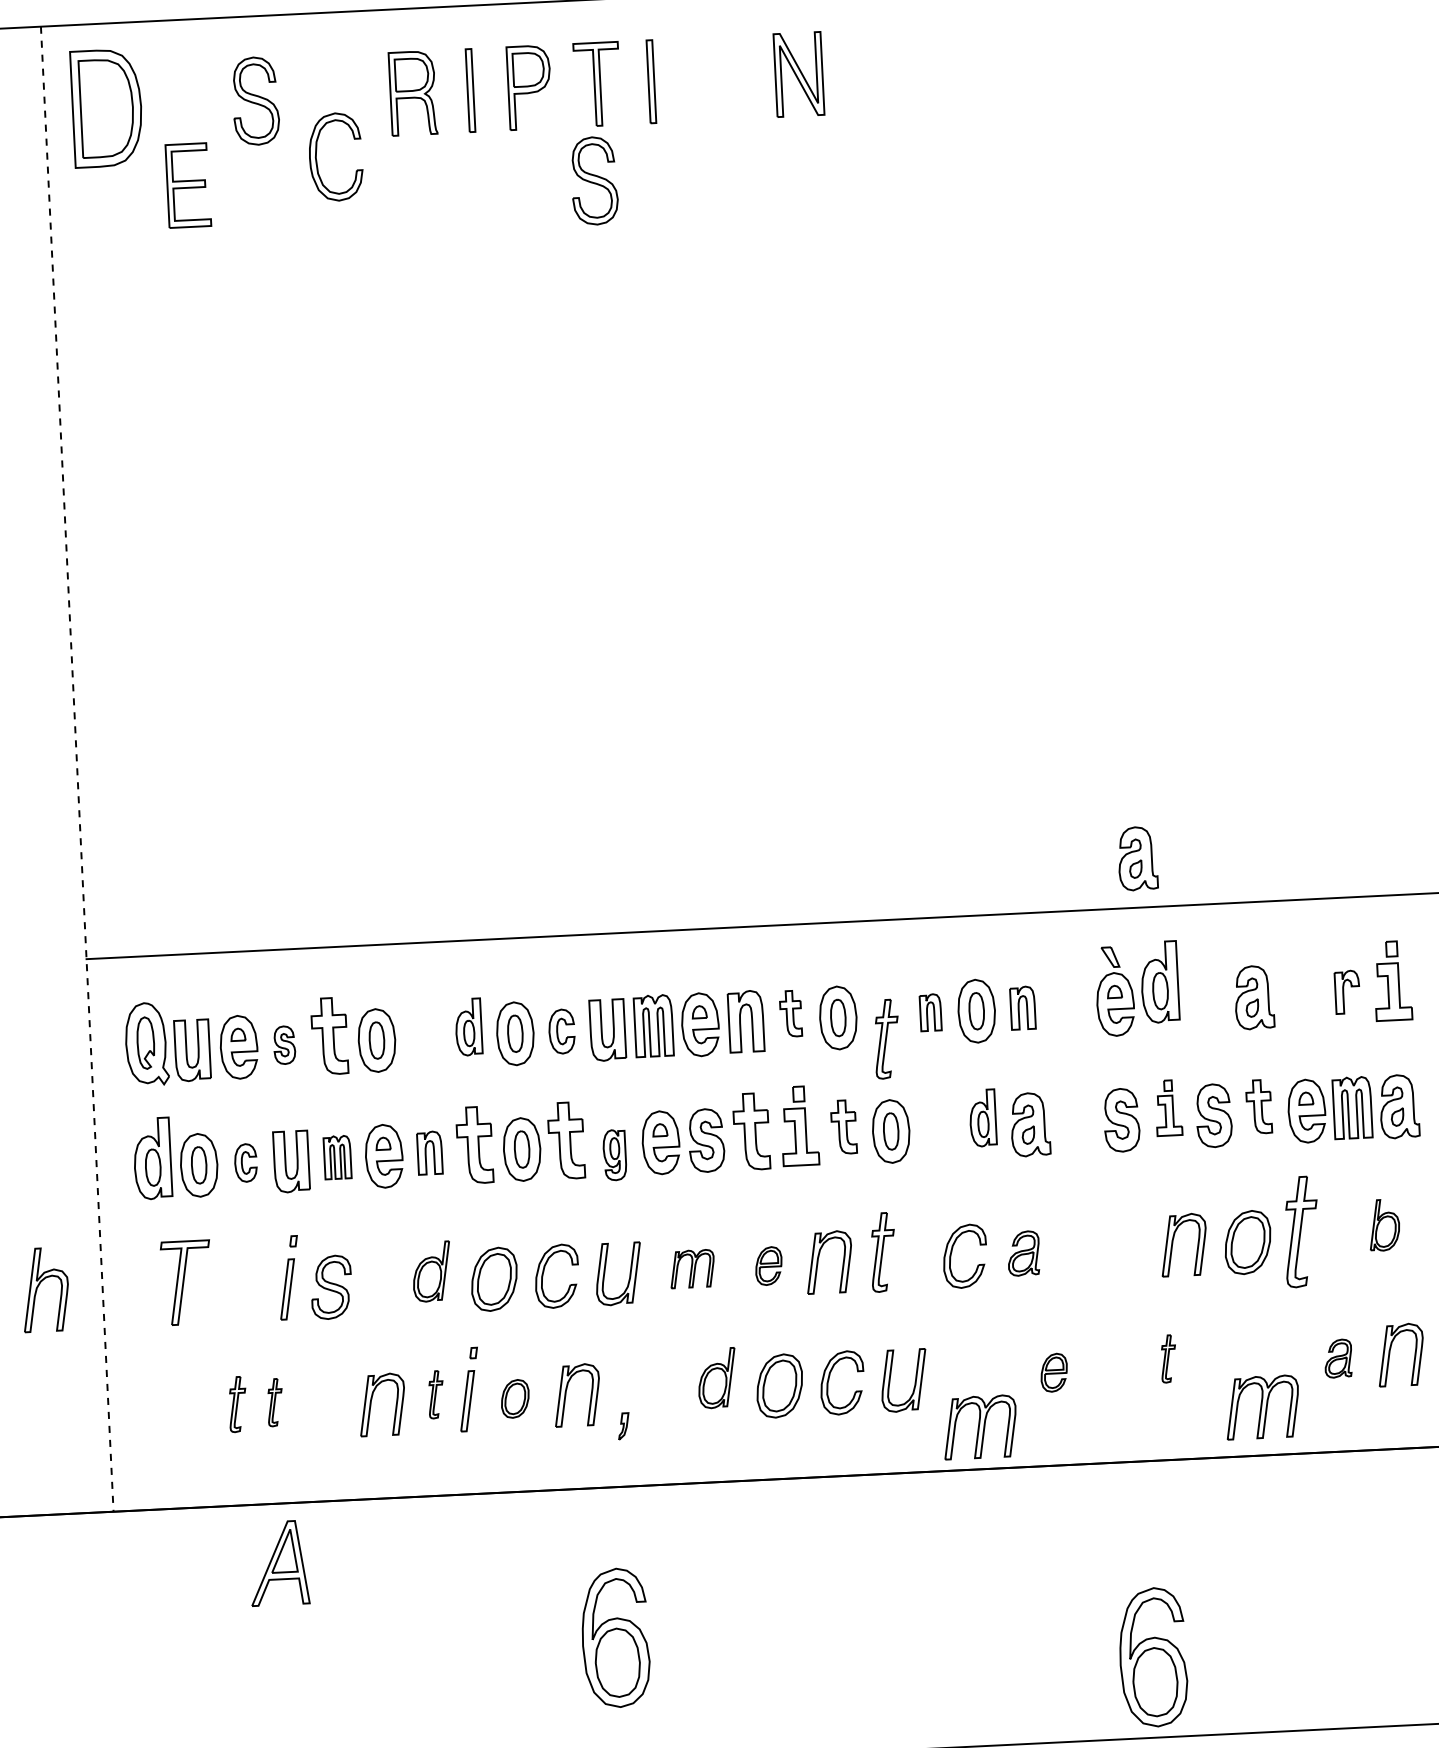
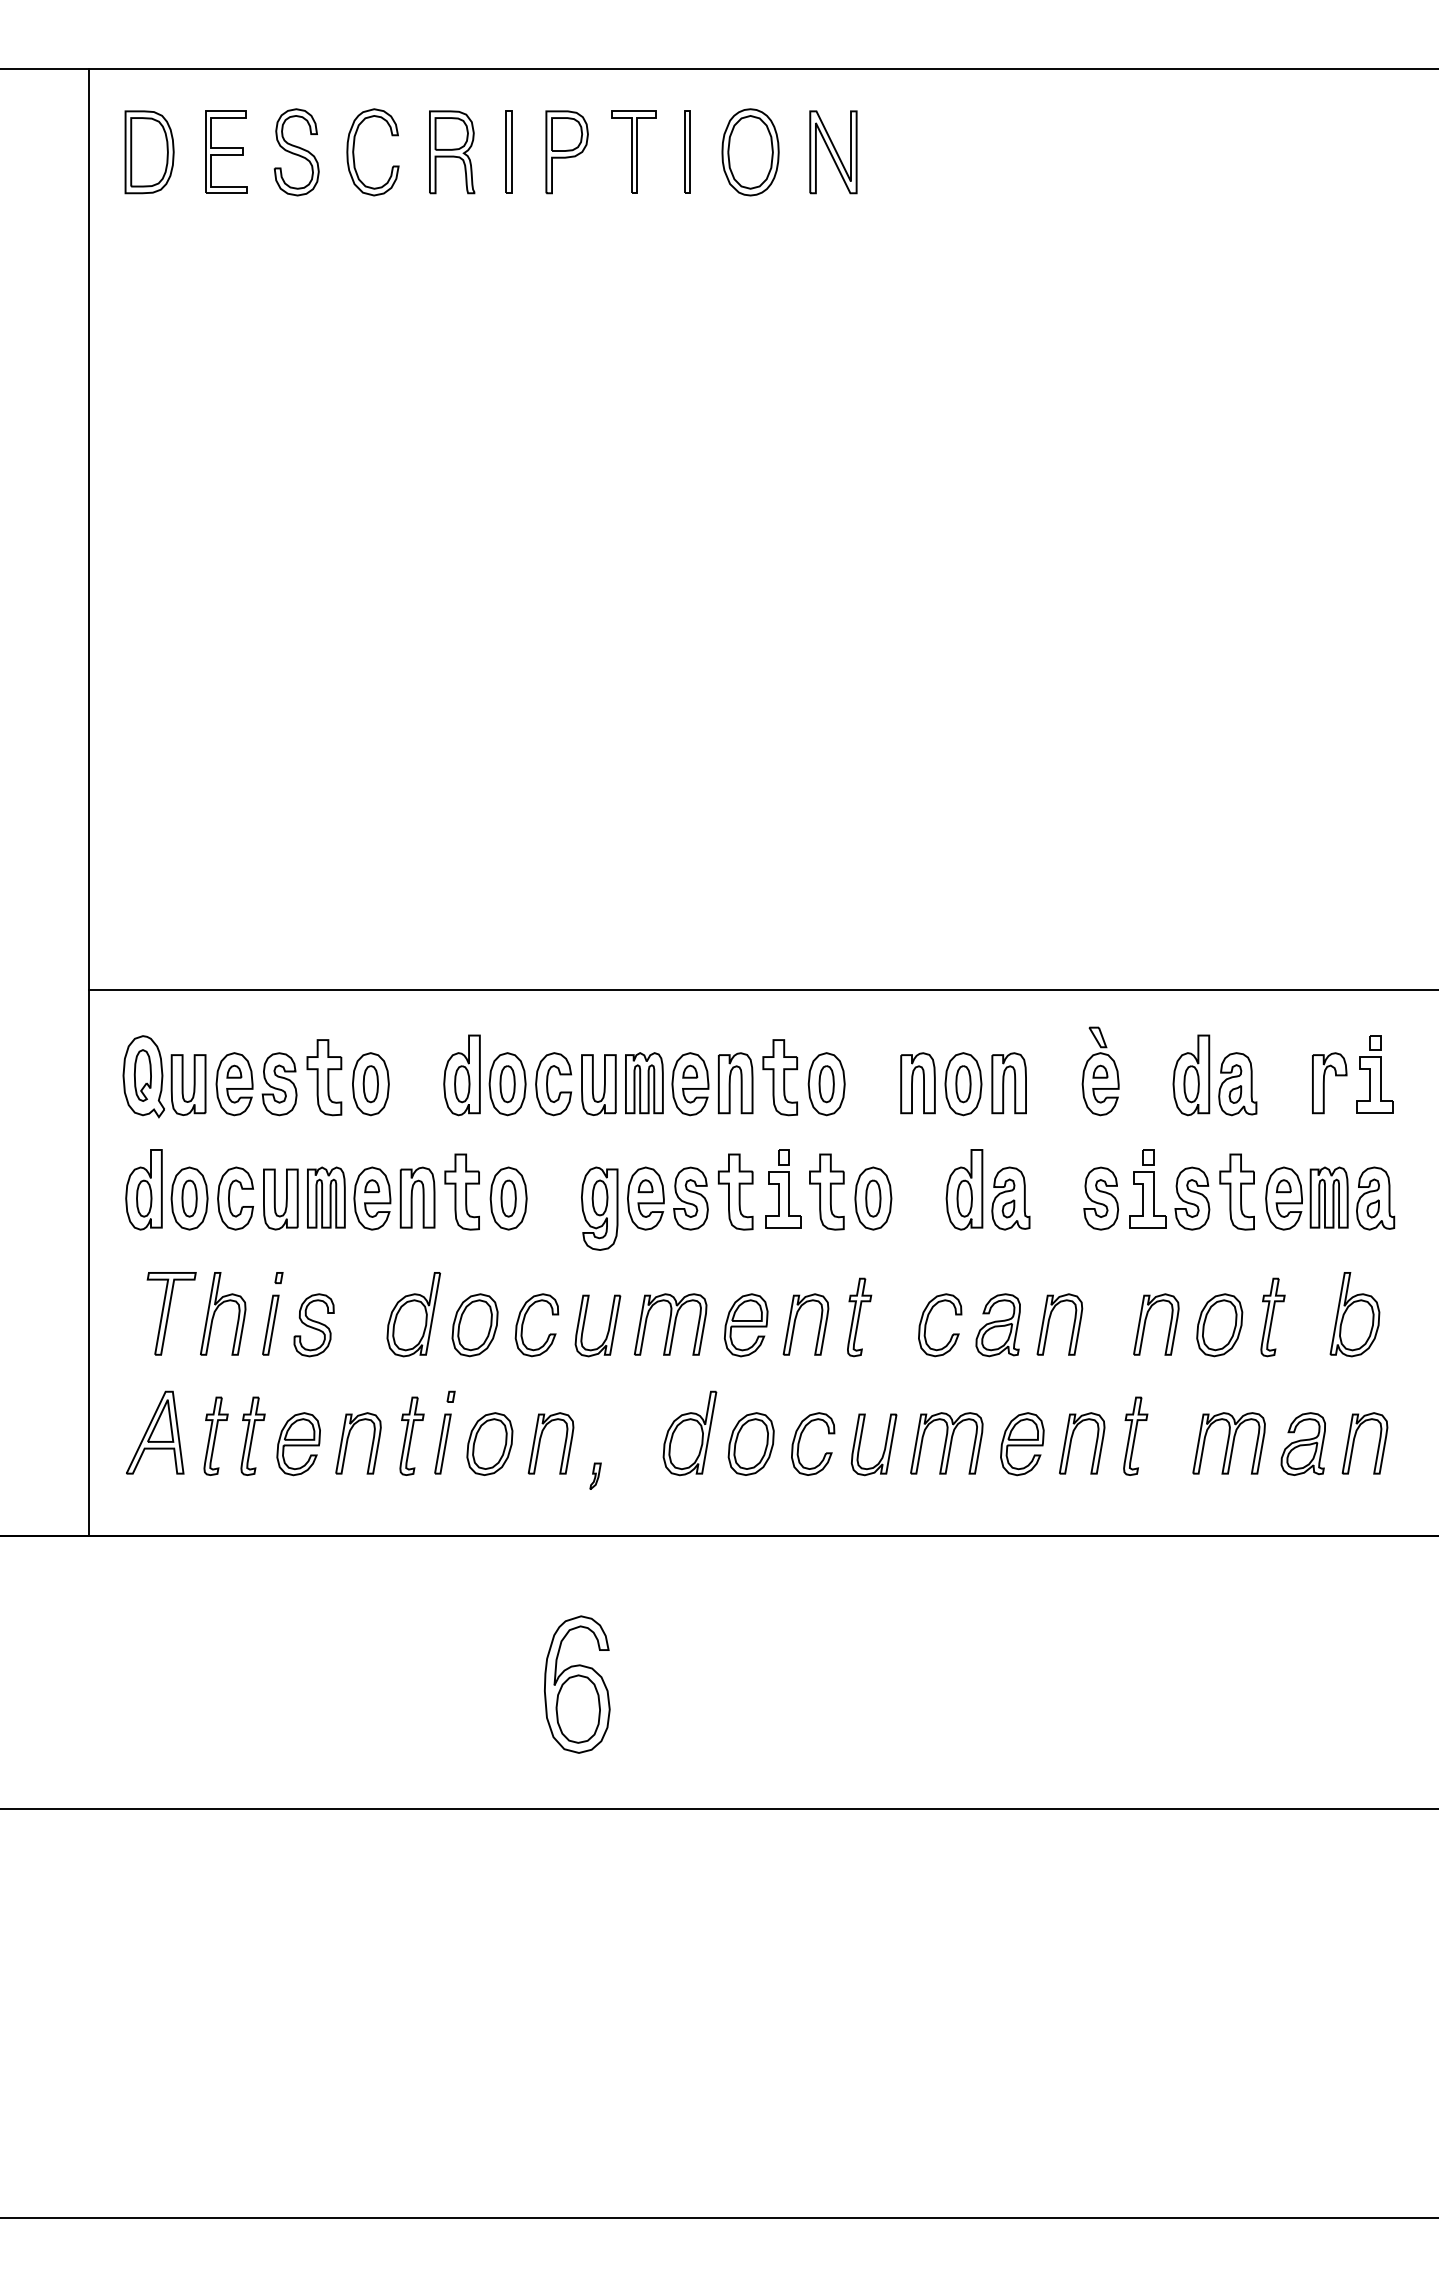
part: (715, 78) -> (750, 152), added
part: (106, 108) -> (149, 152), size x0.71
part: (317, 158) -> (354, 152), moved
part: (594, 181) -> (626, 247), removed
part: (188, 184) -> (226, 151), moved
line: (77, 769) -> (88, 802), dashed -> solid
part: (1137, 858) -> (1129, 941), removed
part: (1159, 982) -> (1191, 1075), moved
part: (1347, 992) -> (1329, 1083), size x1.43
part: (1022, 1008) -> (1008, 1083), size x1.43
part: (930, 1012) -> (917, 1083), size x1.67
part: (790, 1013) -> (779, 1077), size x1.67
part: (468, 1027) -> (461, 1075), size x1.43
part: (561, 1031) -> (553, 1084), size x1.43
part: (886, 1039) -> (873, 1107), removed
part: (284, 1045) -> (279, 1084), size x1.67
part: (1258, 1106) -> (1236, 1191), size x1.43
part: (1168, 1107) -> (1147, 1188), size x1.43
part: (982, 1117) -> (964, 1189), size x1.43
part: (843, 1126) -> (826, 1191), size x1.43
part: (566, 1140) -> (552, 1191), removed
part: (429, 1152) -> (417, 1197), size x1.43
part: (614, 1155) -> (599, 1208), size x1.67
part: (337, 1157) -> (326, 1197), size x1.43
part: (245, 1162) -> (235, 1198), size x1.67
part: (1383, 1224) -> (1354, 1314), size x1.67
part: (1301, 1232) -> (1272, 1317), size x0.71
part: (1075, 1250) -> (1049, 1324), added
part: (1023, 1253) -> (997, 1325), size x1.43
part: (769, 1266) -> (746, 1325), size x1.67
part: (692, 1268) -> (670, 1324), size x1.67
part: (431, 1271) -> (413, 1314), size x1.43
part: (39, 1285) -> (217, 1309), moved
part: (1168, 1358) -> (1135, 1435), size x1.67
part: (1337, 1358) -> (1302, 1443), size x1.67
part: (1104, 1365) -> (1072, 1439), added
part: (1054, 1372) -> (1022, 1444), size x1.67
part: (716, 1378) -> (689, 1433), size x1.43
part: (435, 1394) -> (411, 1435), size x1.67
part: (514, 1398) -> (489, 1443), size x1.67
part: (274, 1401) -> (252, 1435), size x1.67
part: (237, 1403) -> (215, 1435), size x1.43
part: (1261, 1407) -> (1228, 1443), moved
part: (321, 1408) -> (298, 1444), added
part: (979, 1427) -> (946, 1443), moved
part: (279, 1563) -> (155, 1432), moved
part: (1153, 1657) -> (1106, 1729), removed

